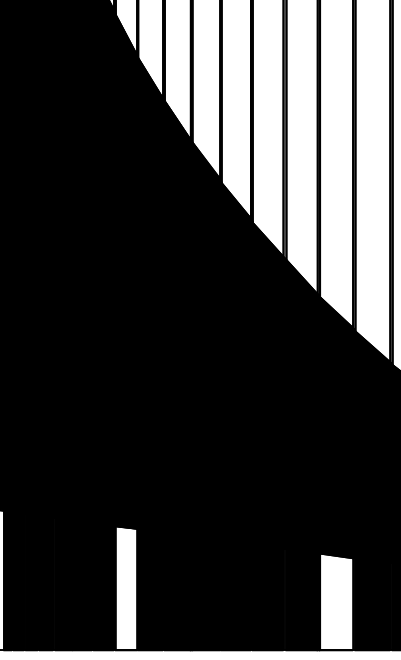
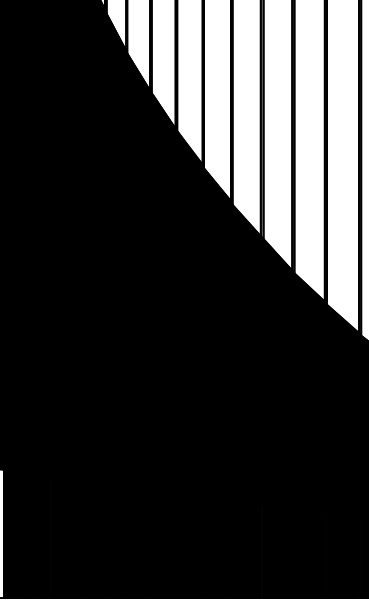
fill: (126, 588) -> (116, 541), added
fill: (336, 601) -> (309, 553), added

